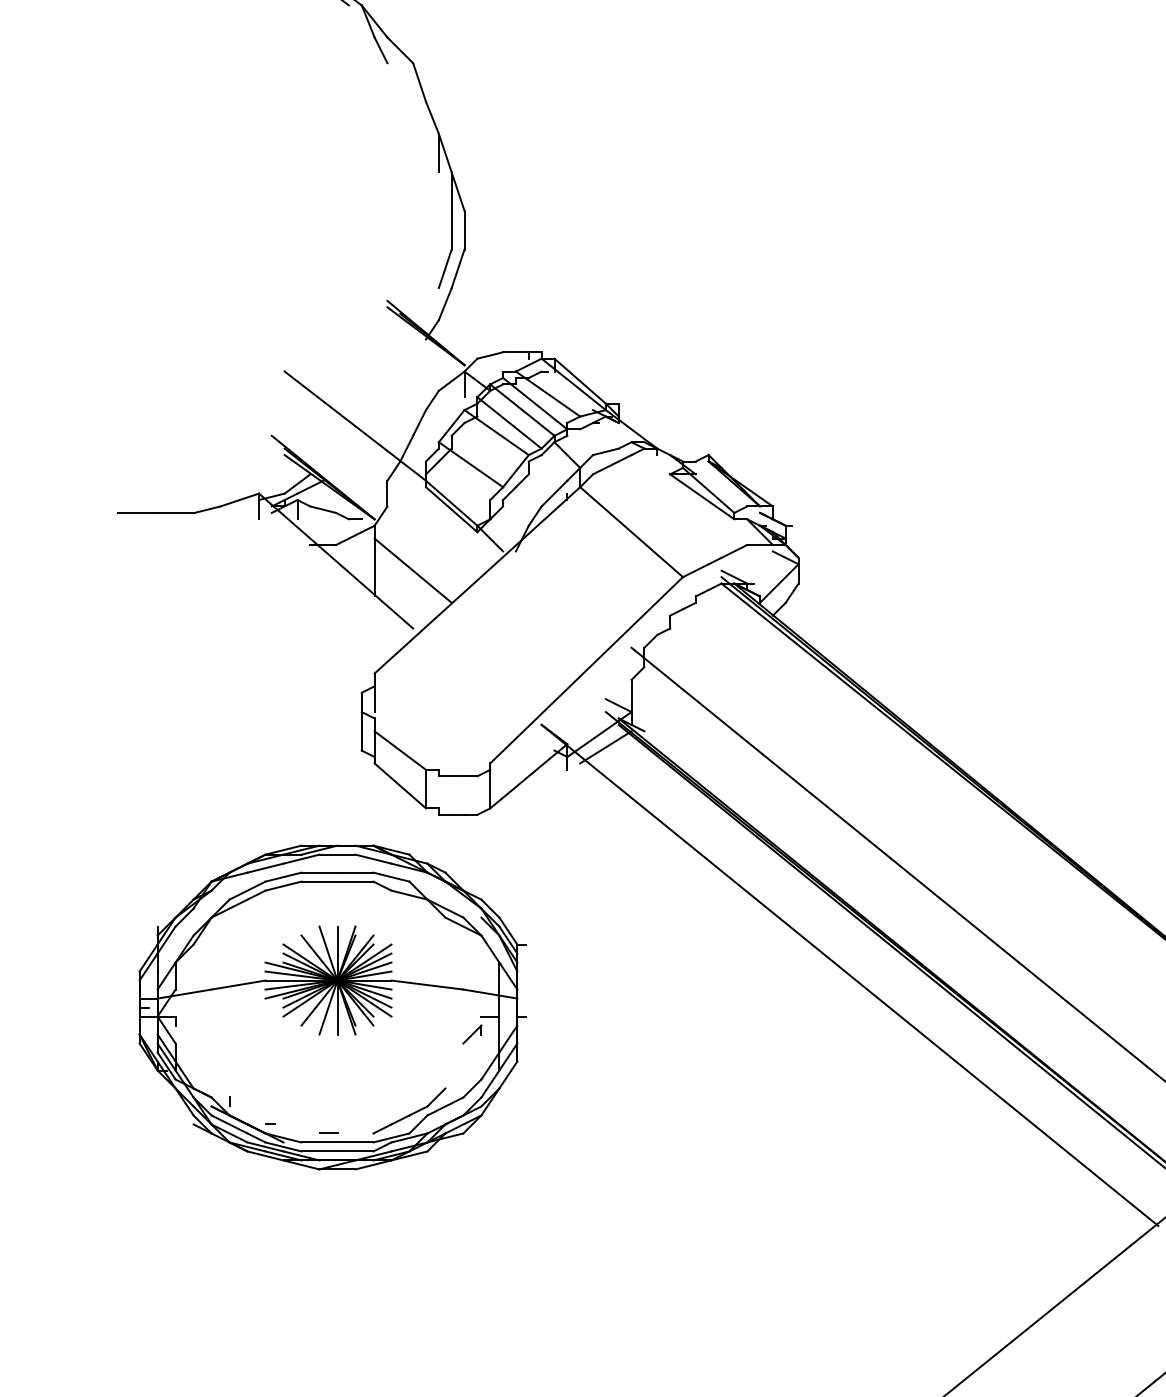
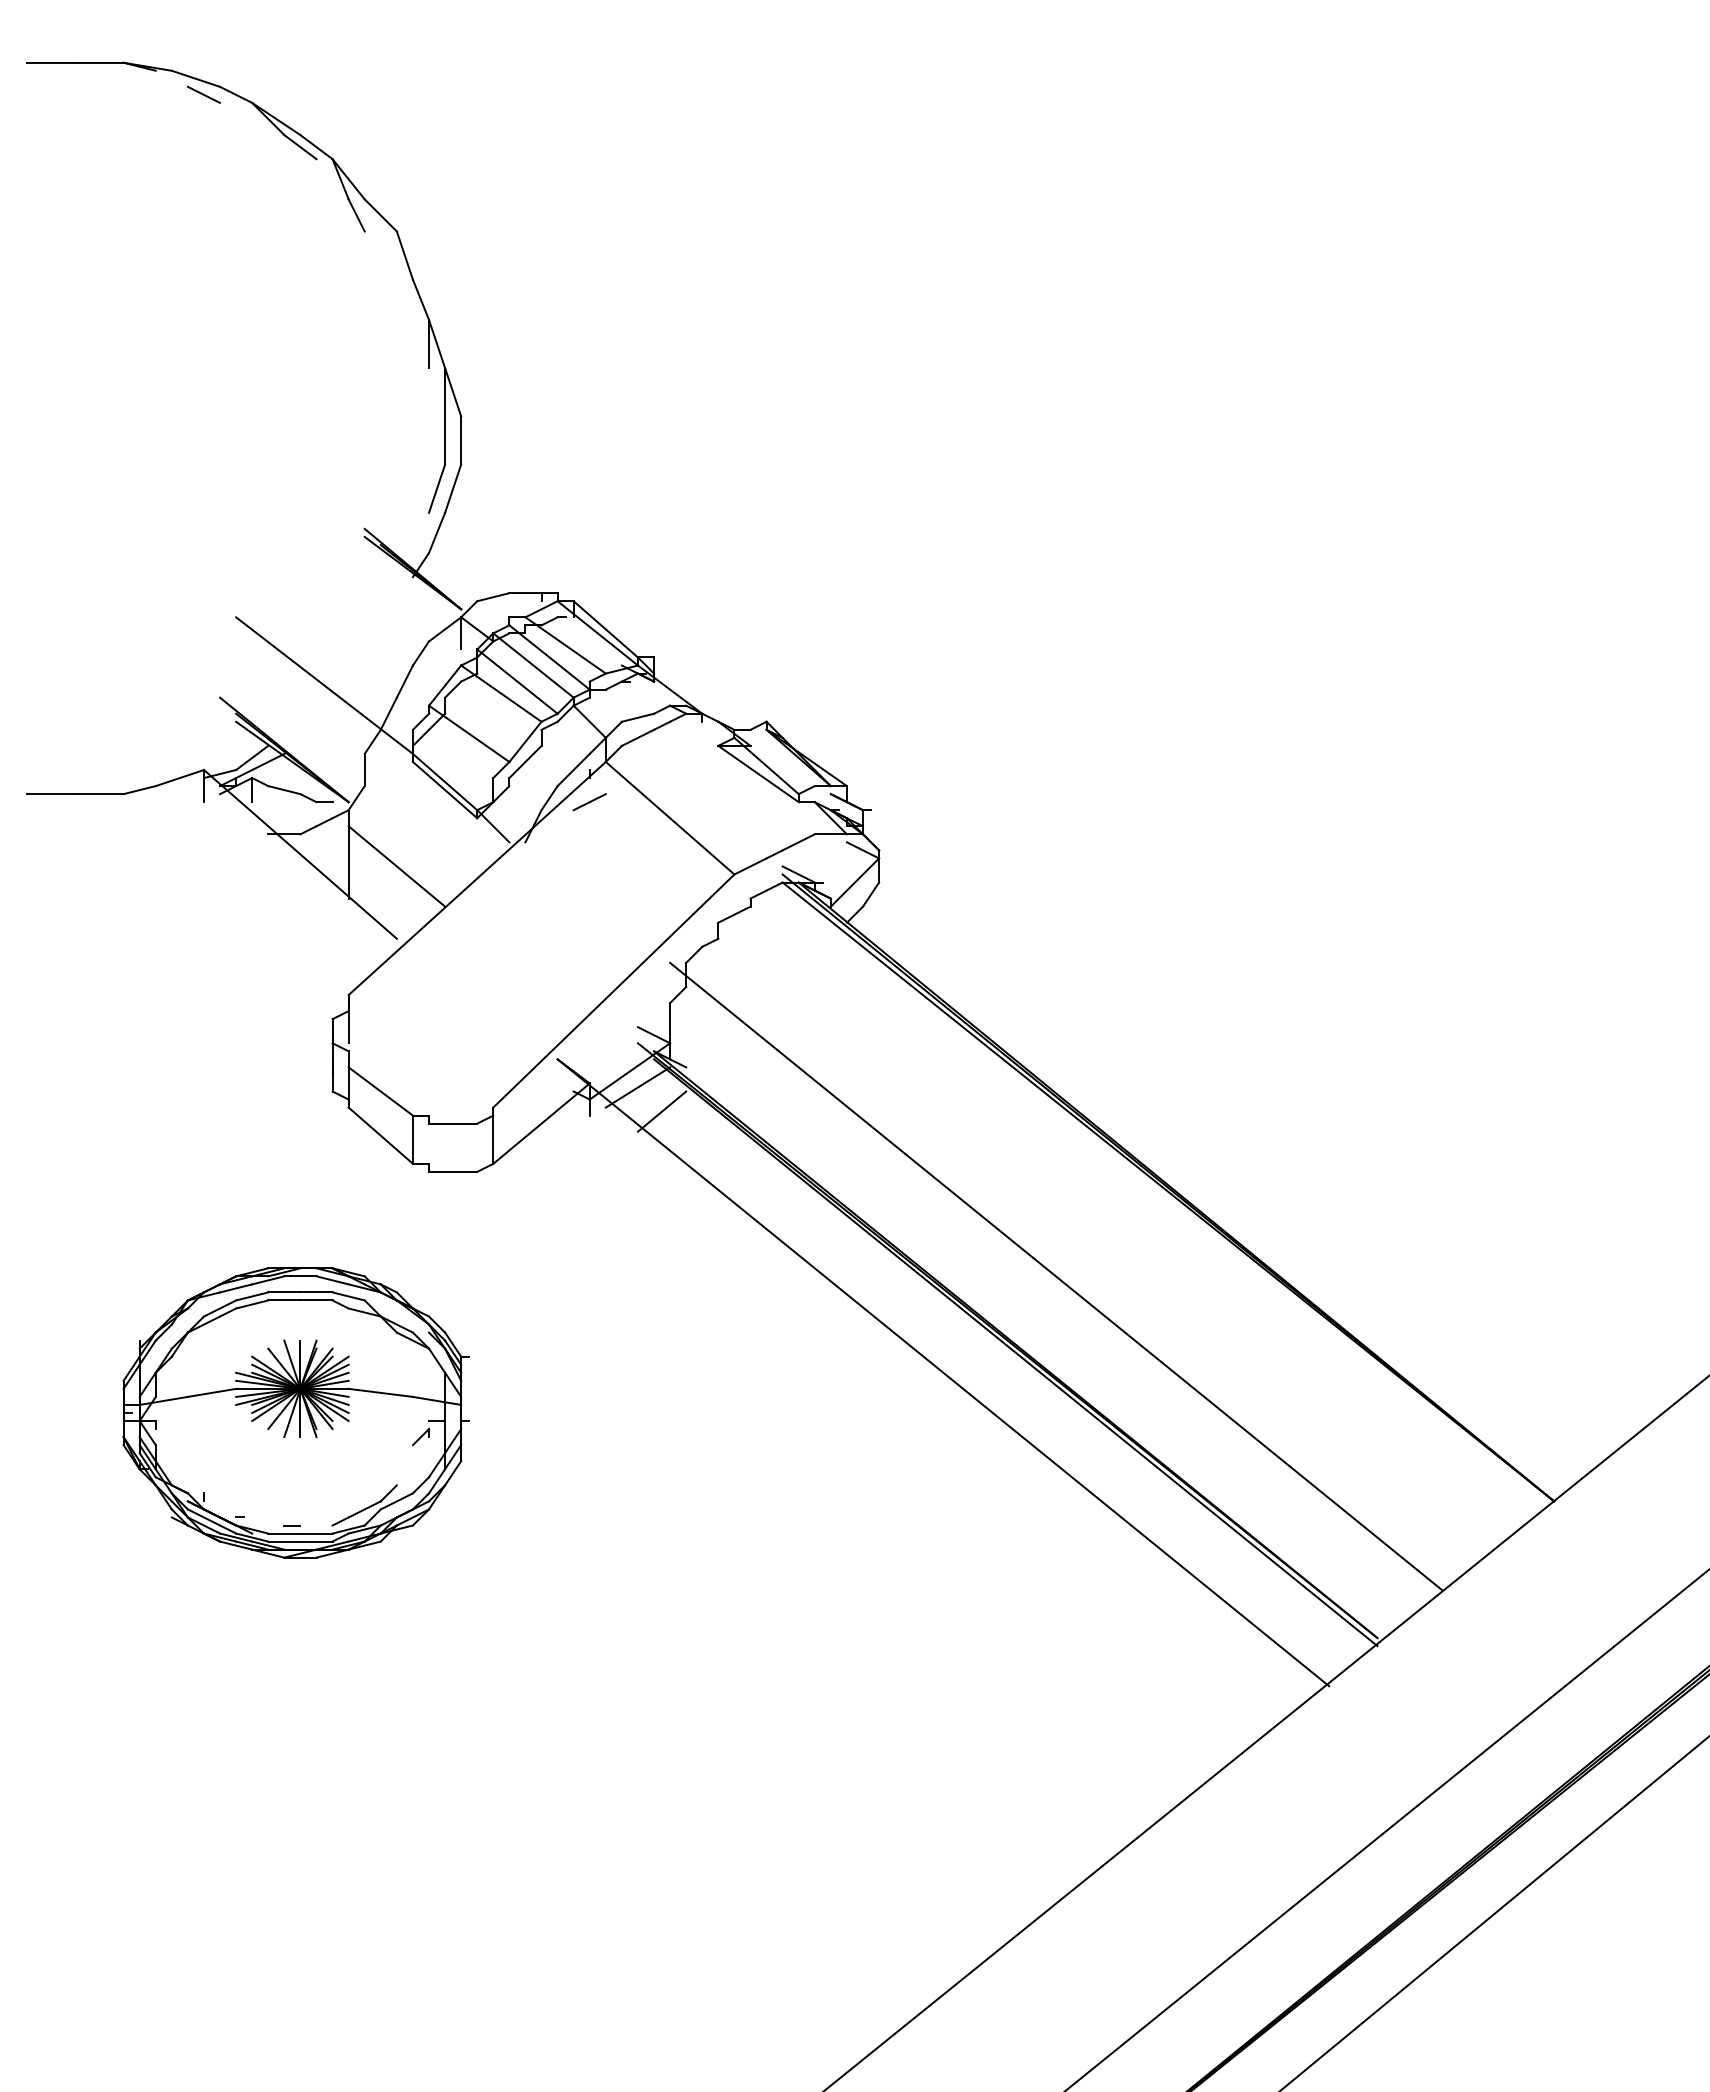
line: (567, 519) -> (589, 802), added
line: (624, 766) -> (661, 1111), added
part: (332, 1007) -> (295, 1412), size x0.71

